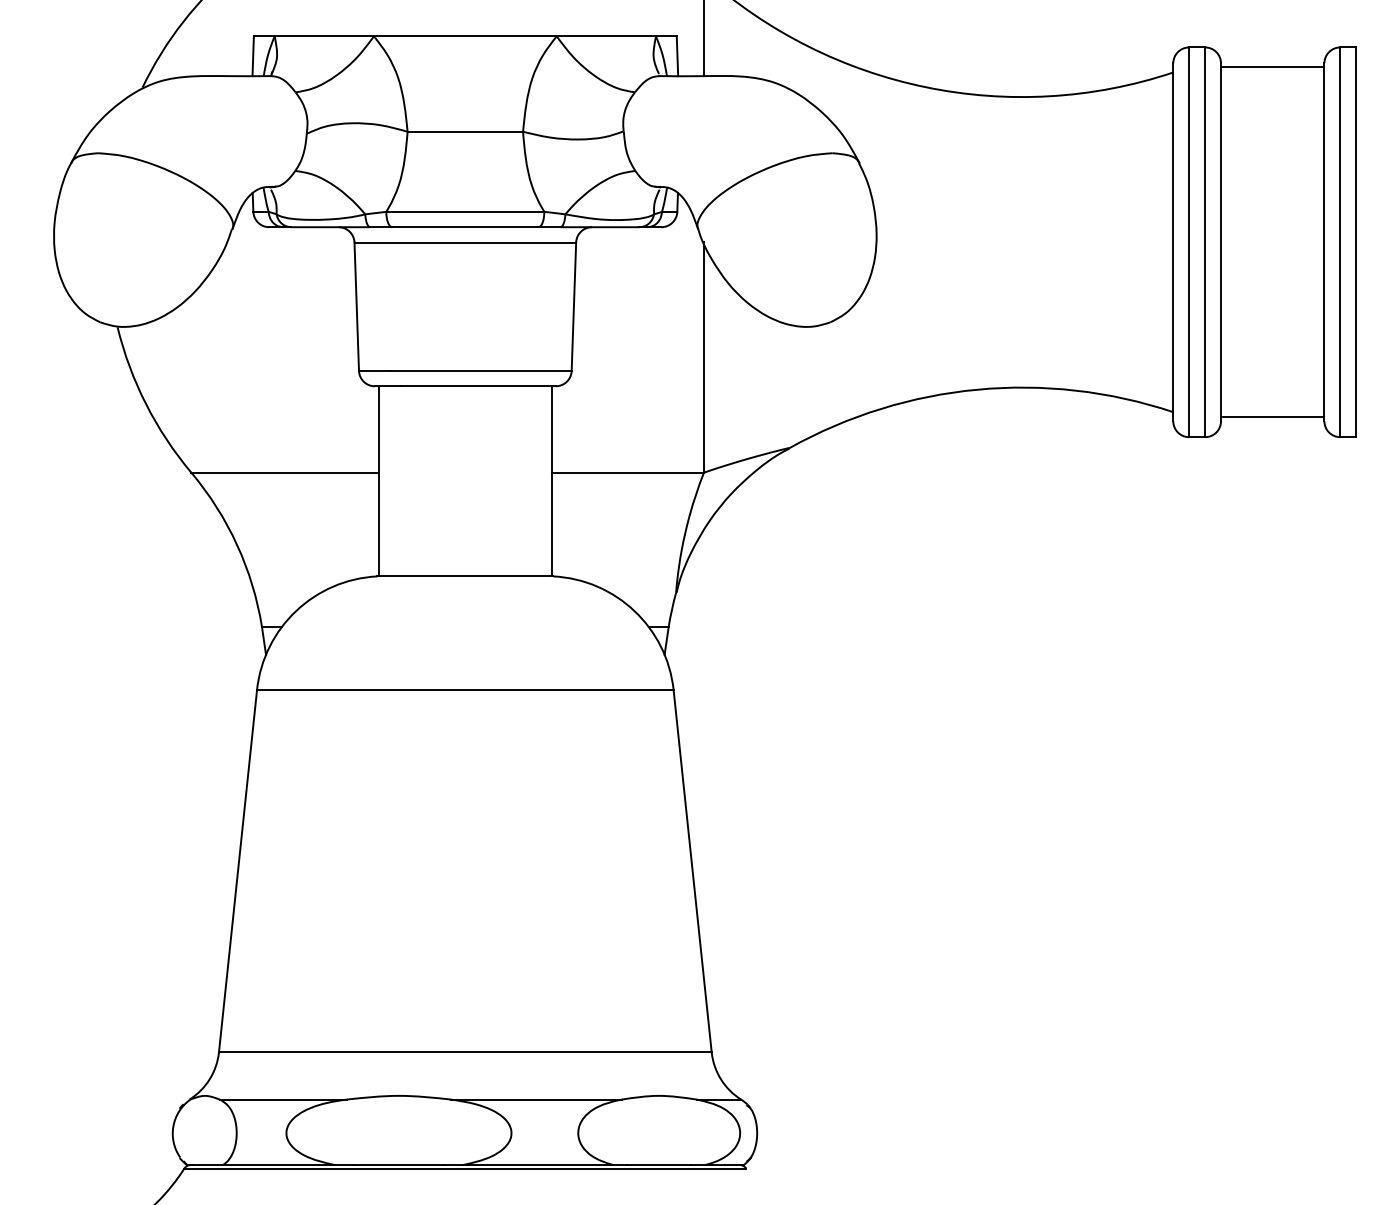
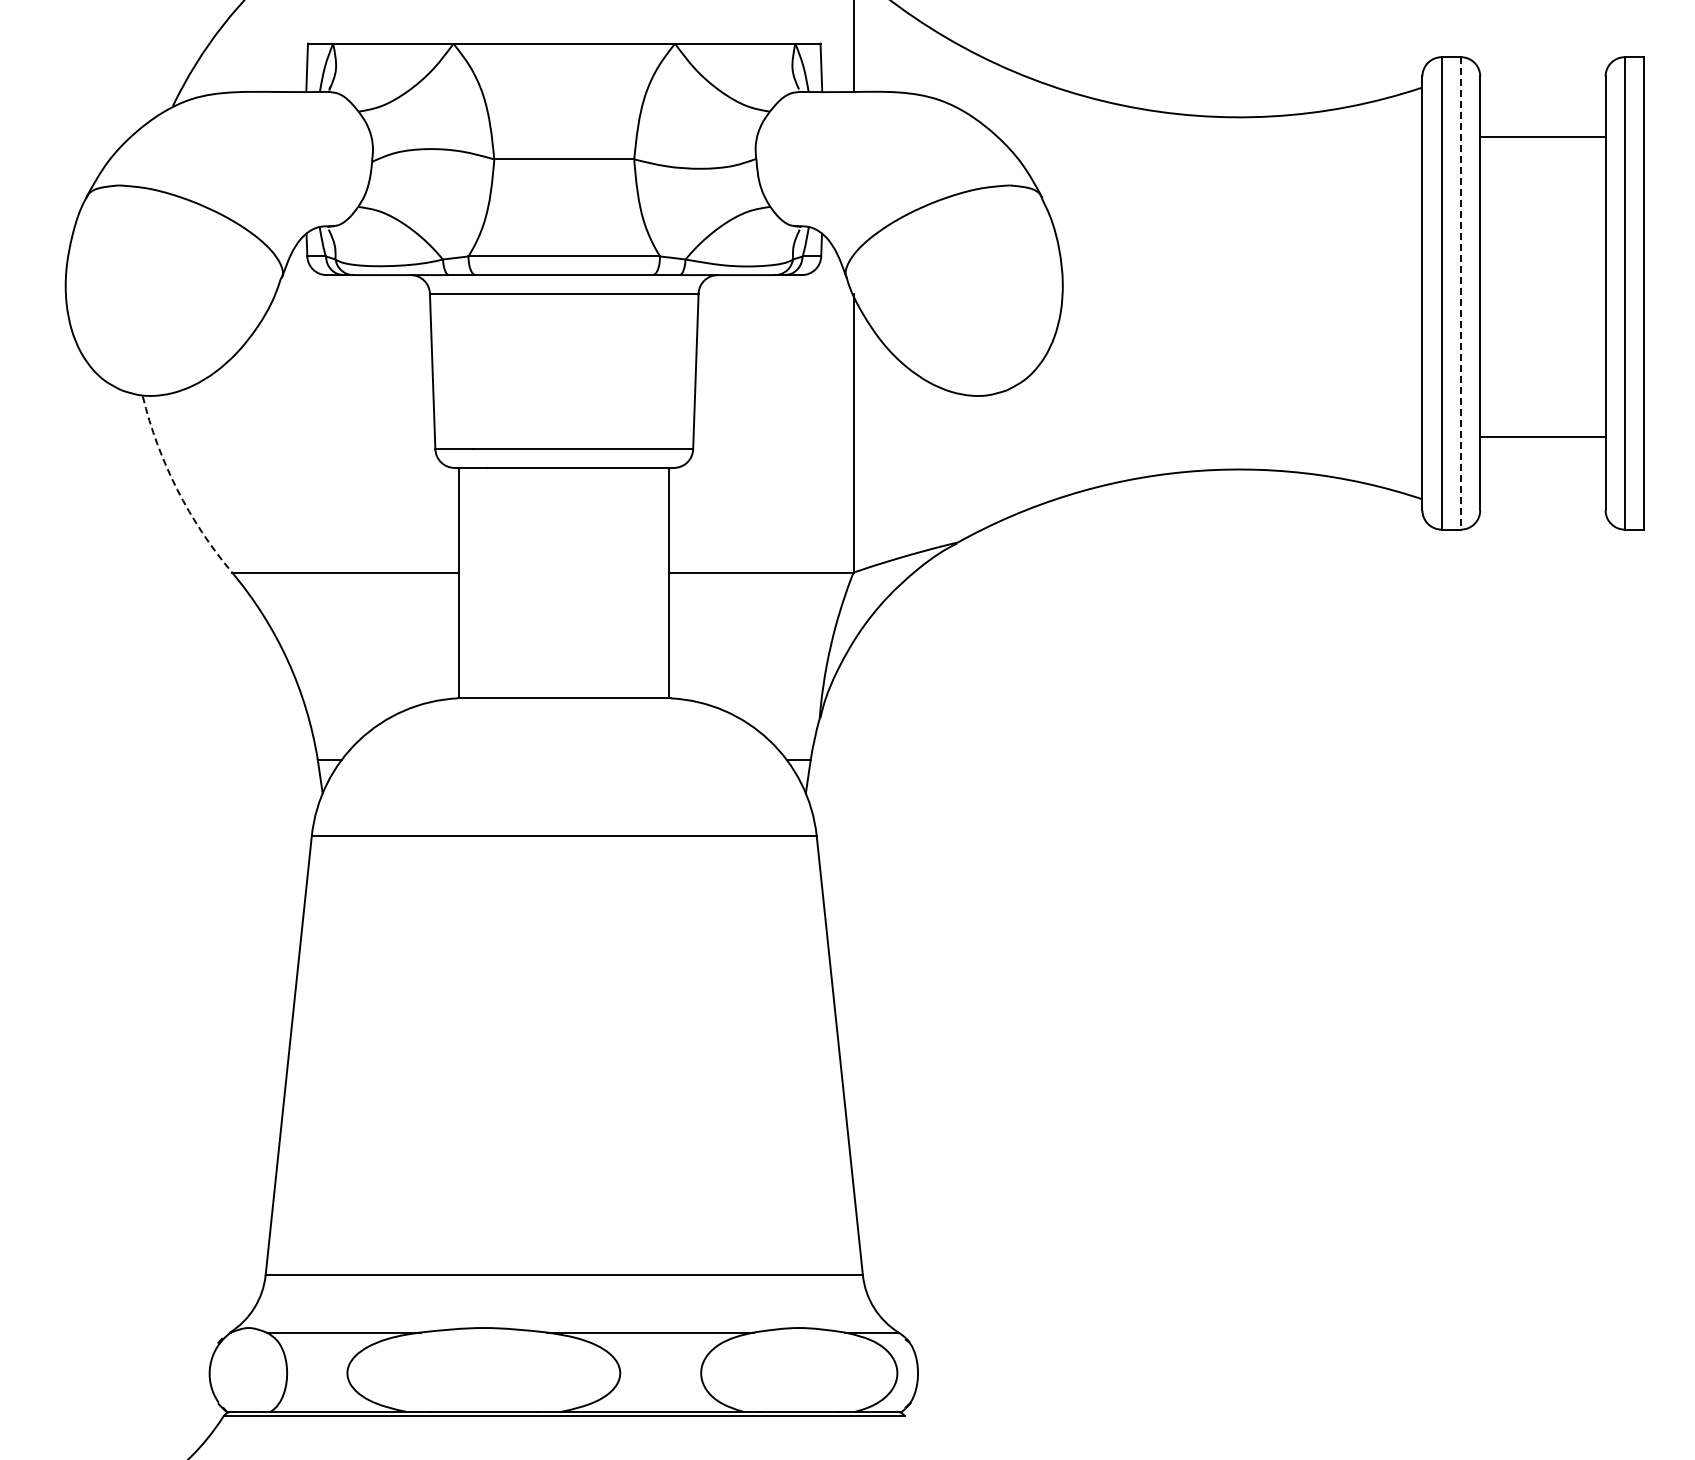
line: (1272, 67) -> (1542, 137), moved
line: (1204, 242) -> (1460, 293), solid -> dashed
arc: (146, 404) -> (177, 489), solid -> dashed
line: (1272, 417) -> (1542, 436), moved

